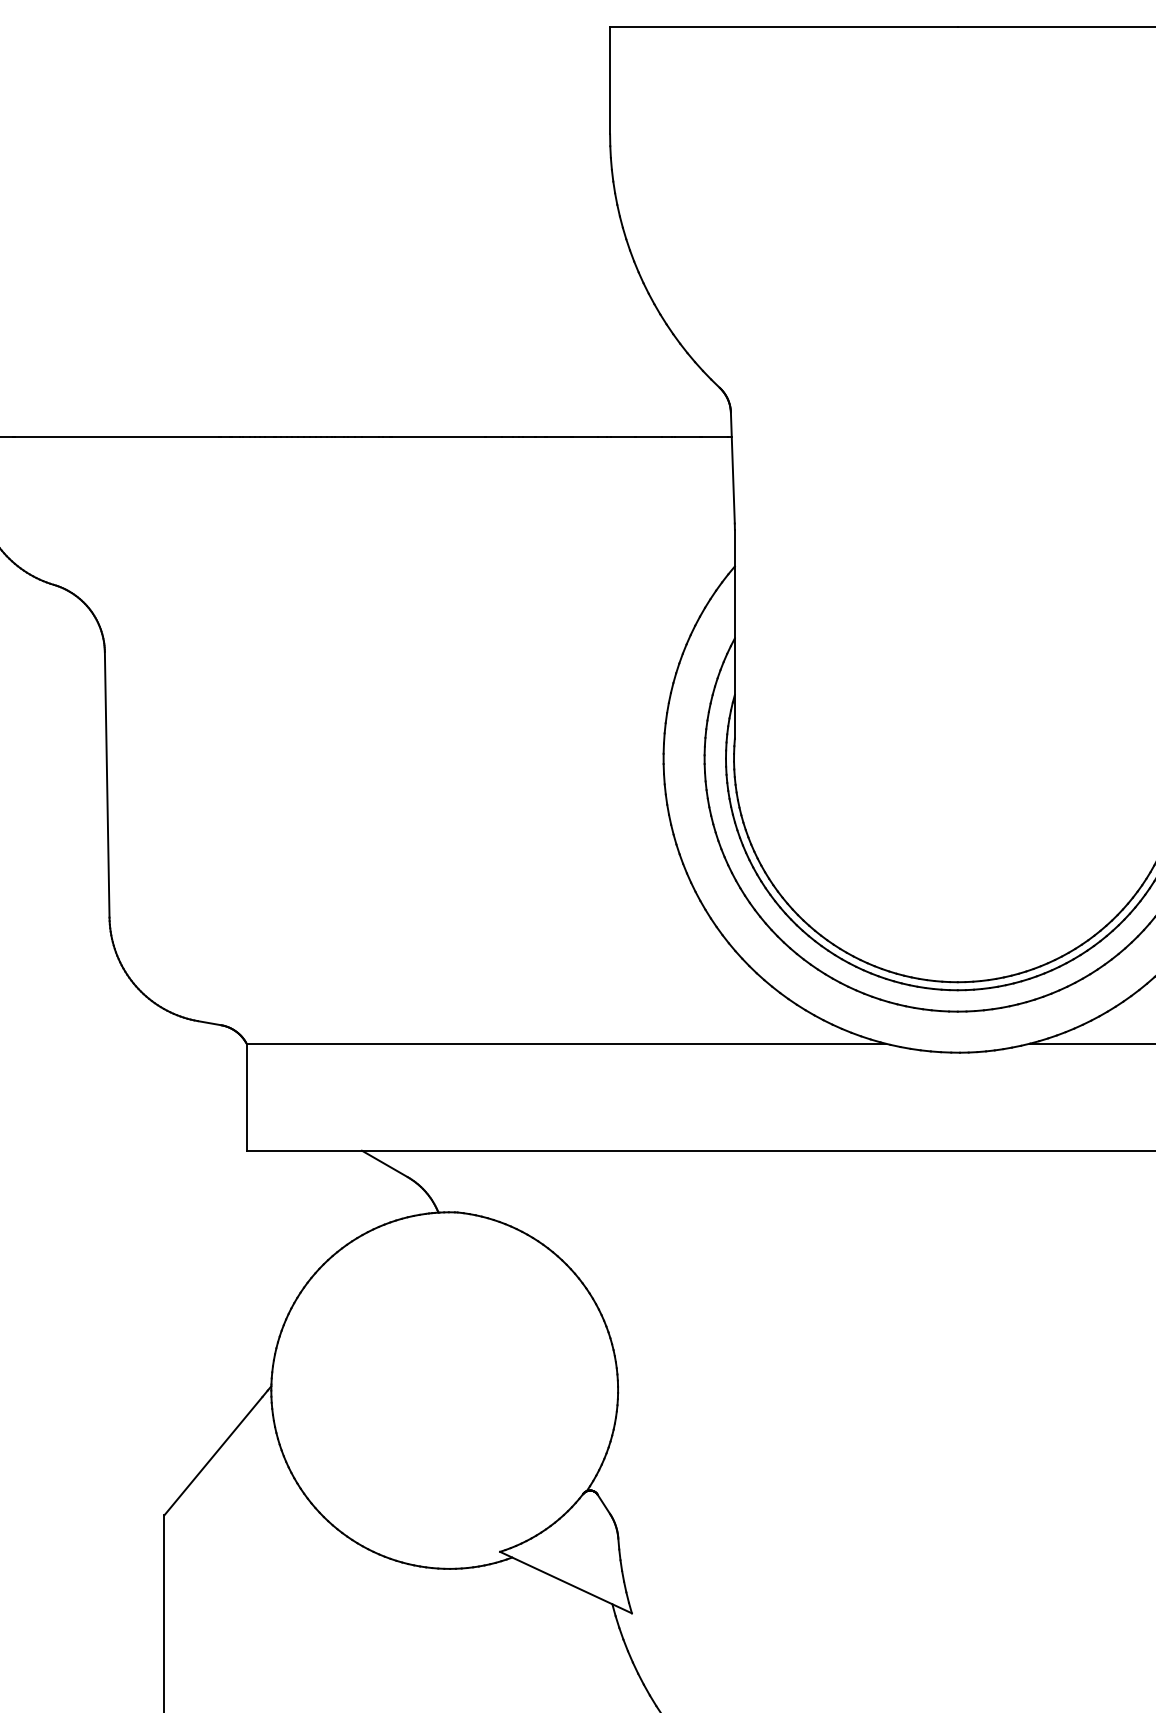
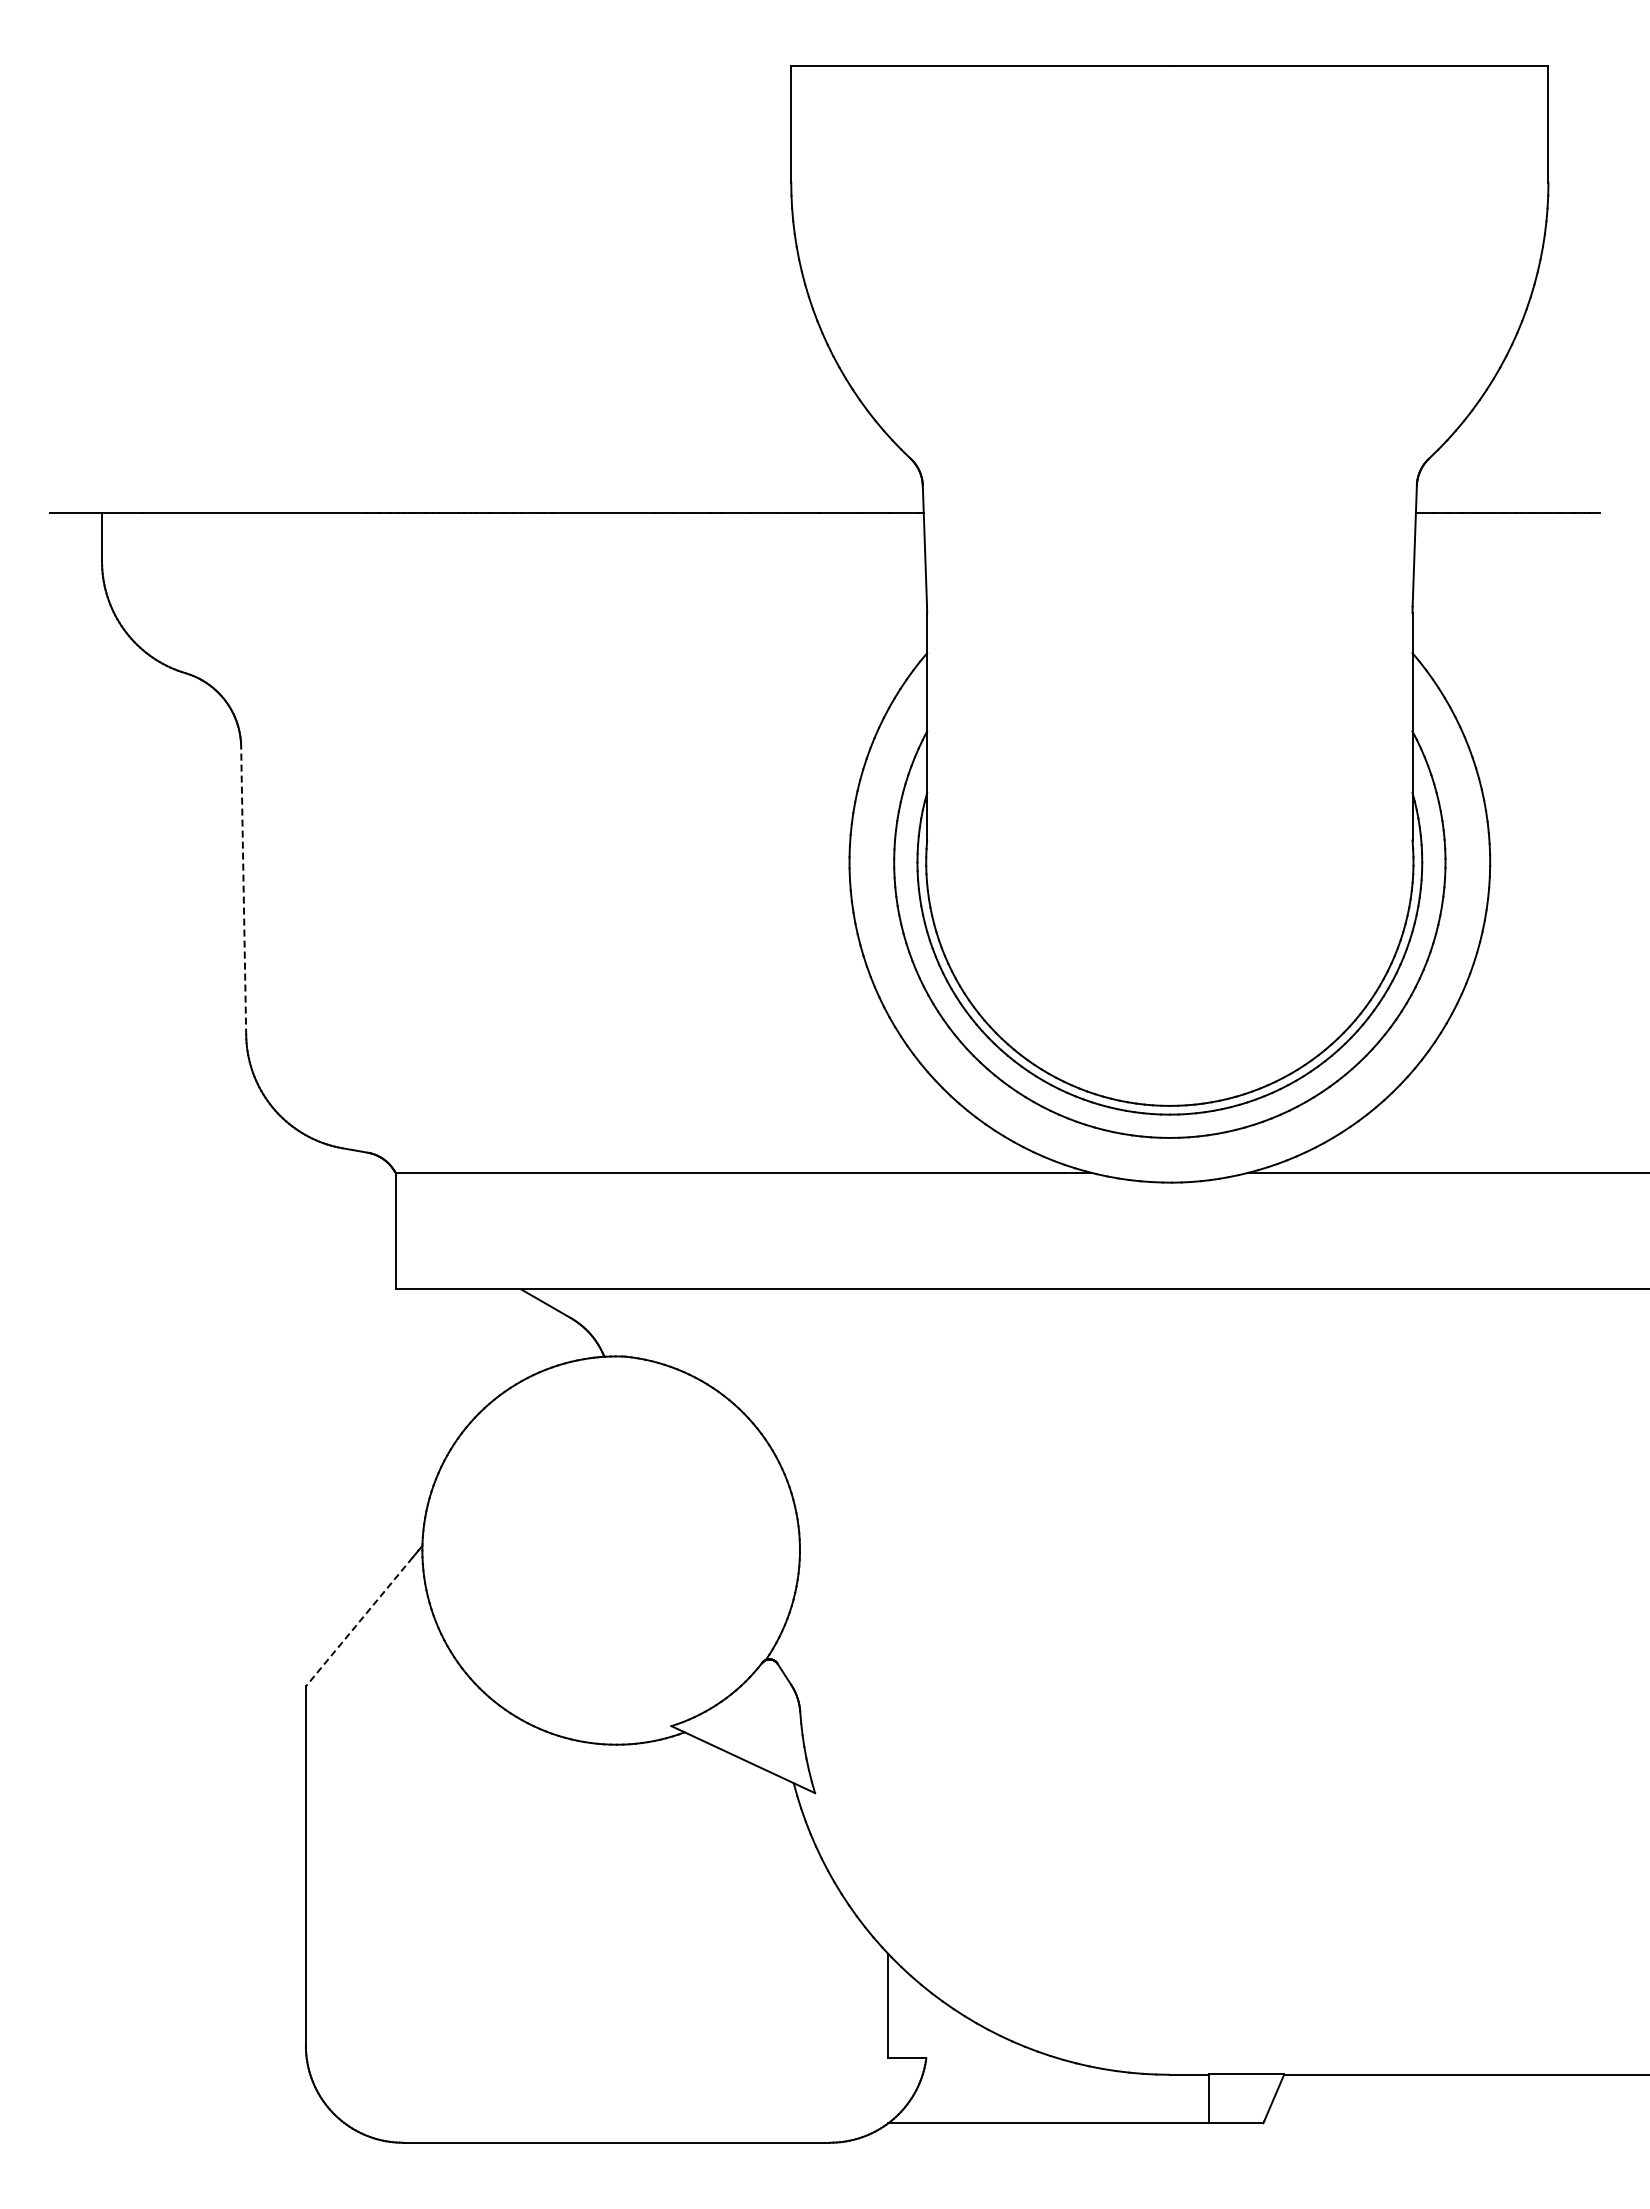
line: (107, 784) -> (243, 890), solid -> dashed
line: (213, 1455) -> (359, 1621), solid -> dashed

